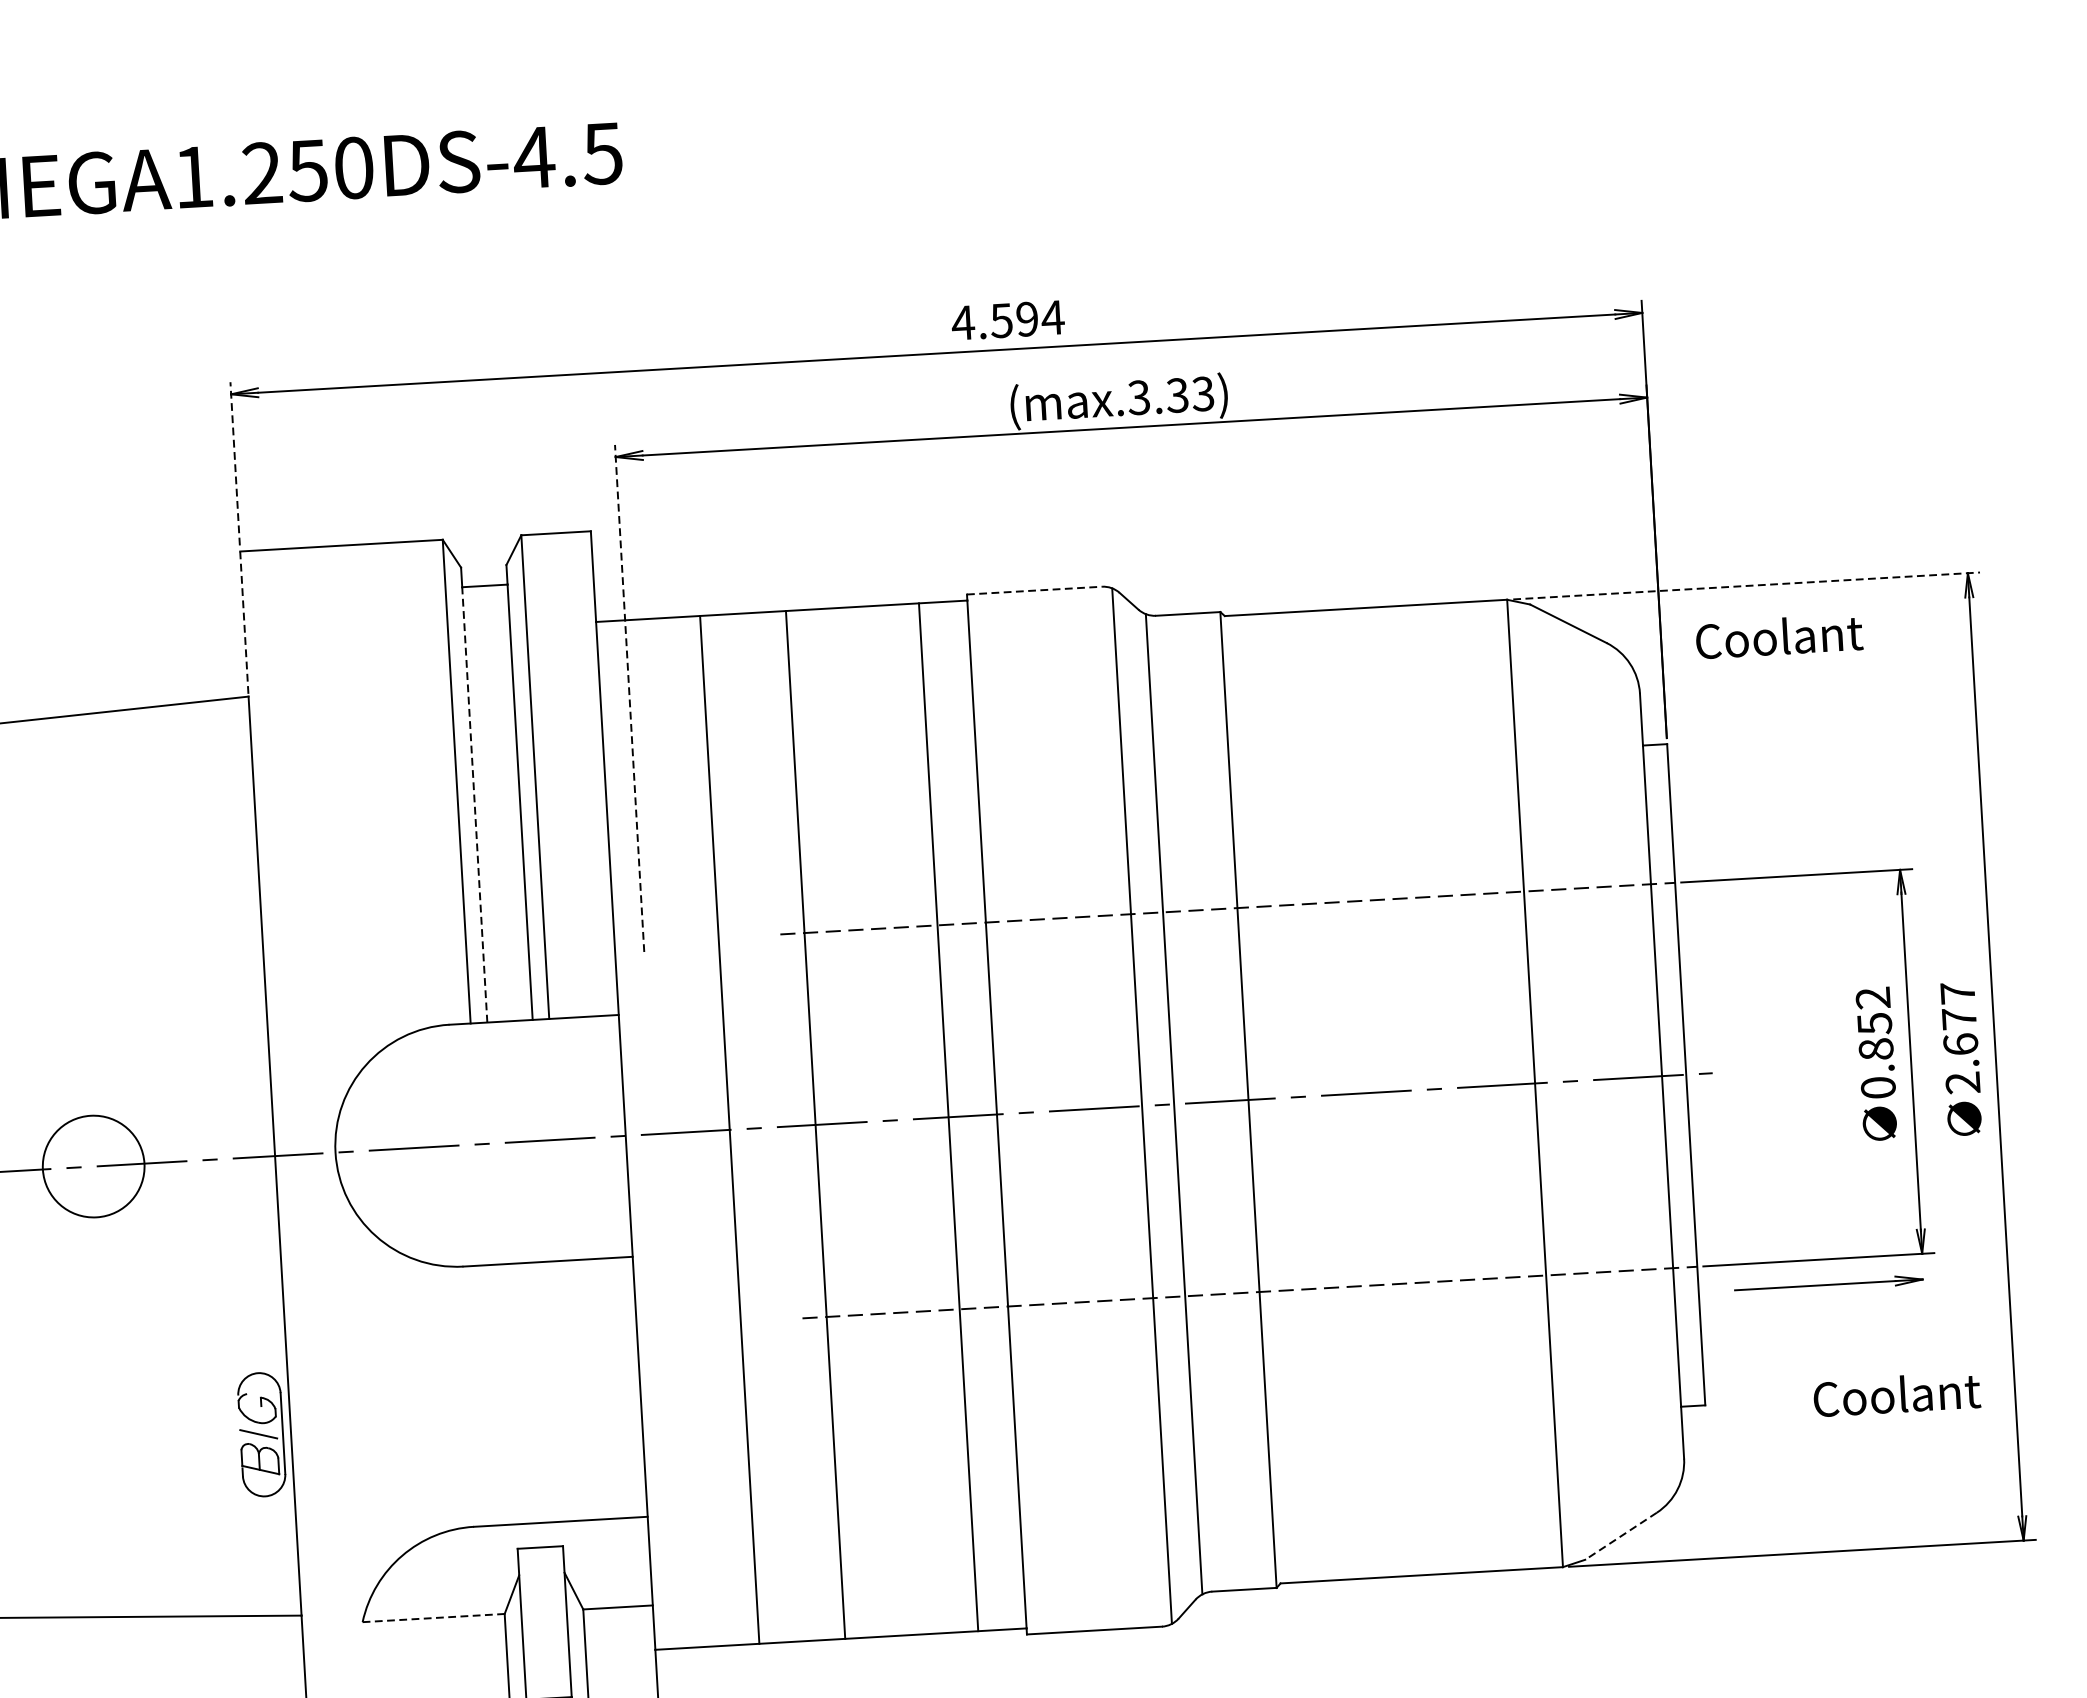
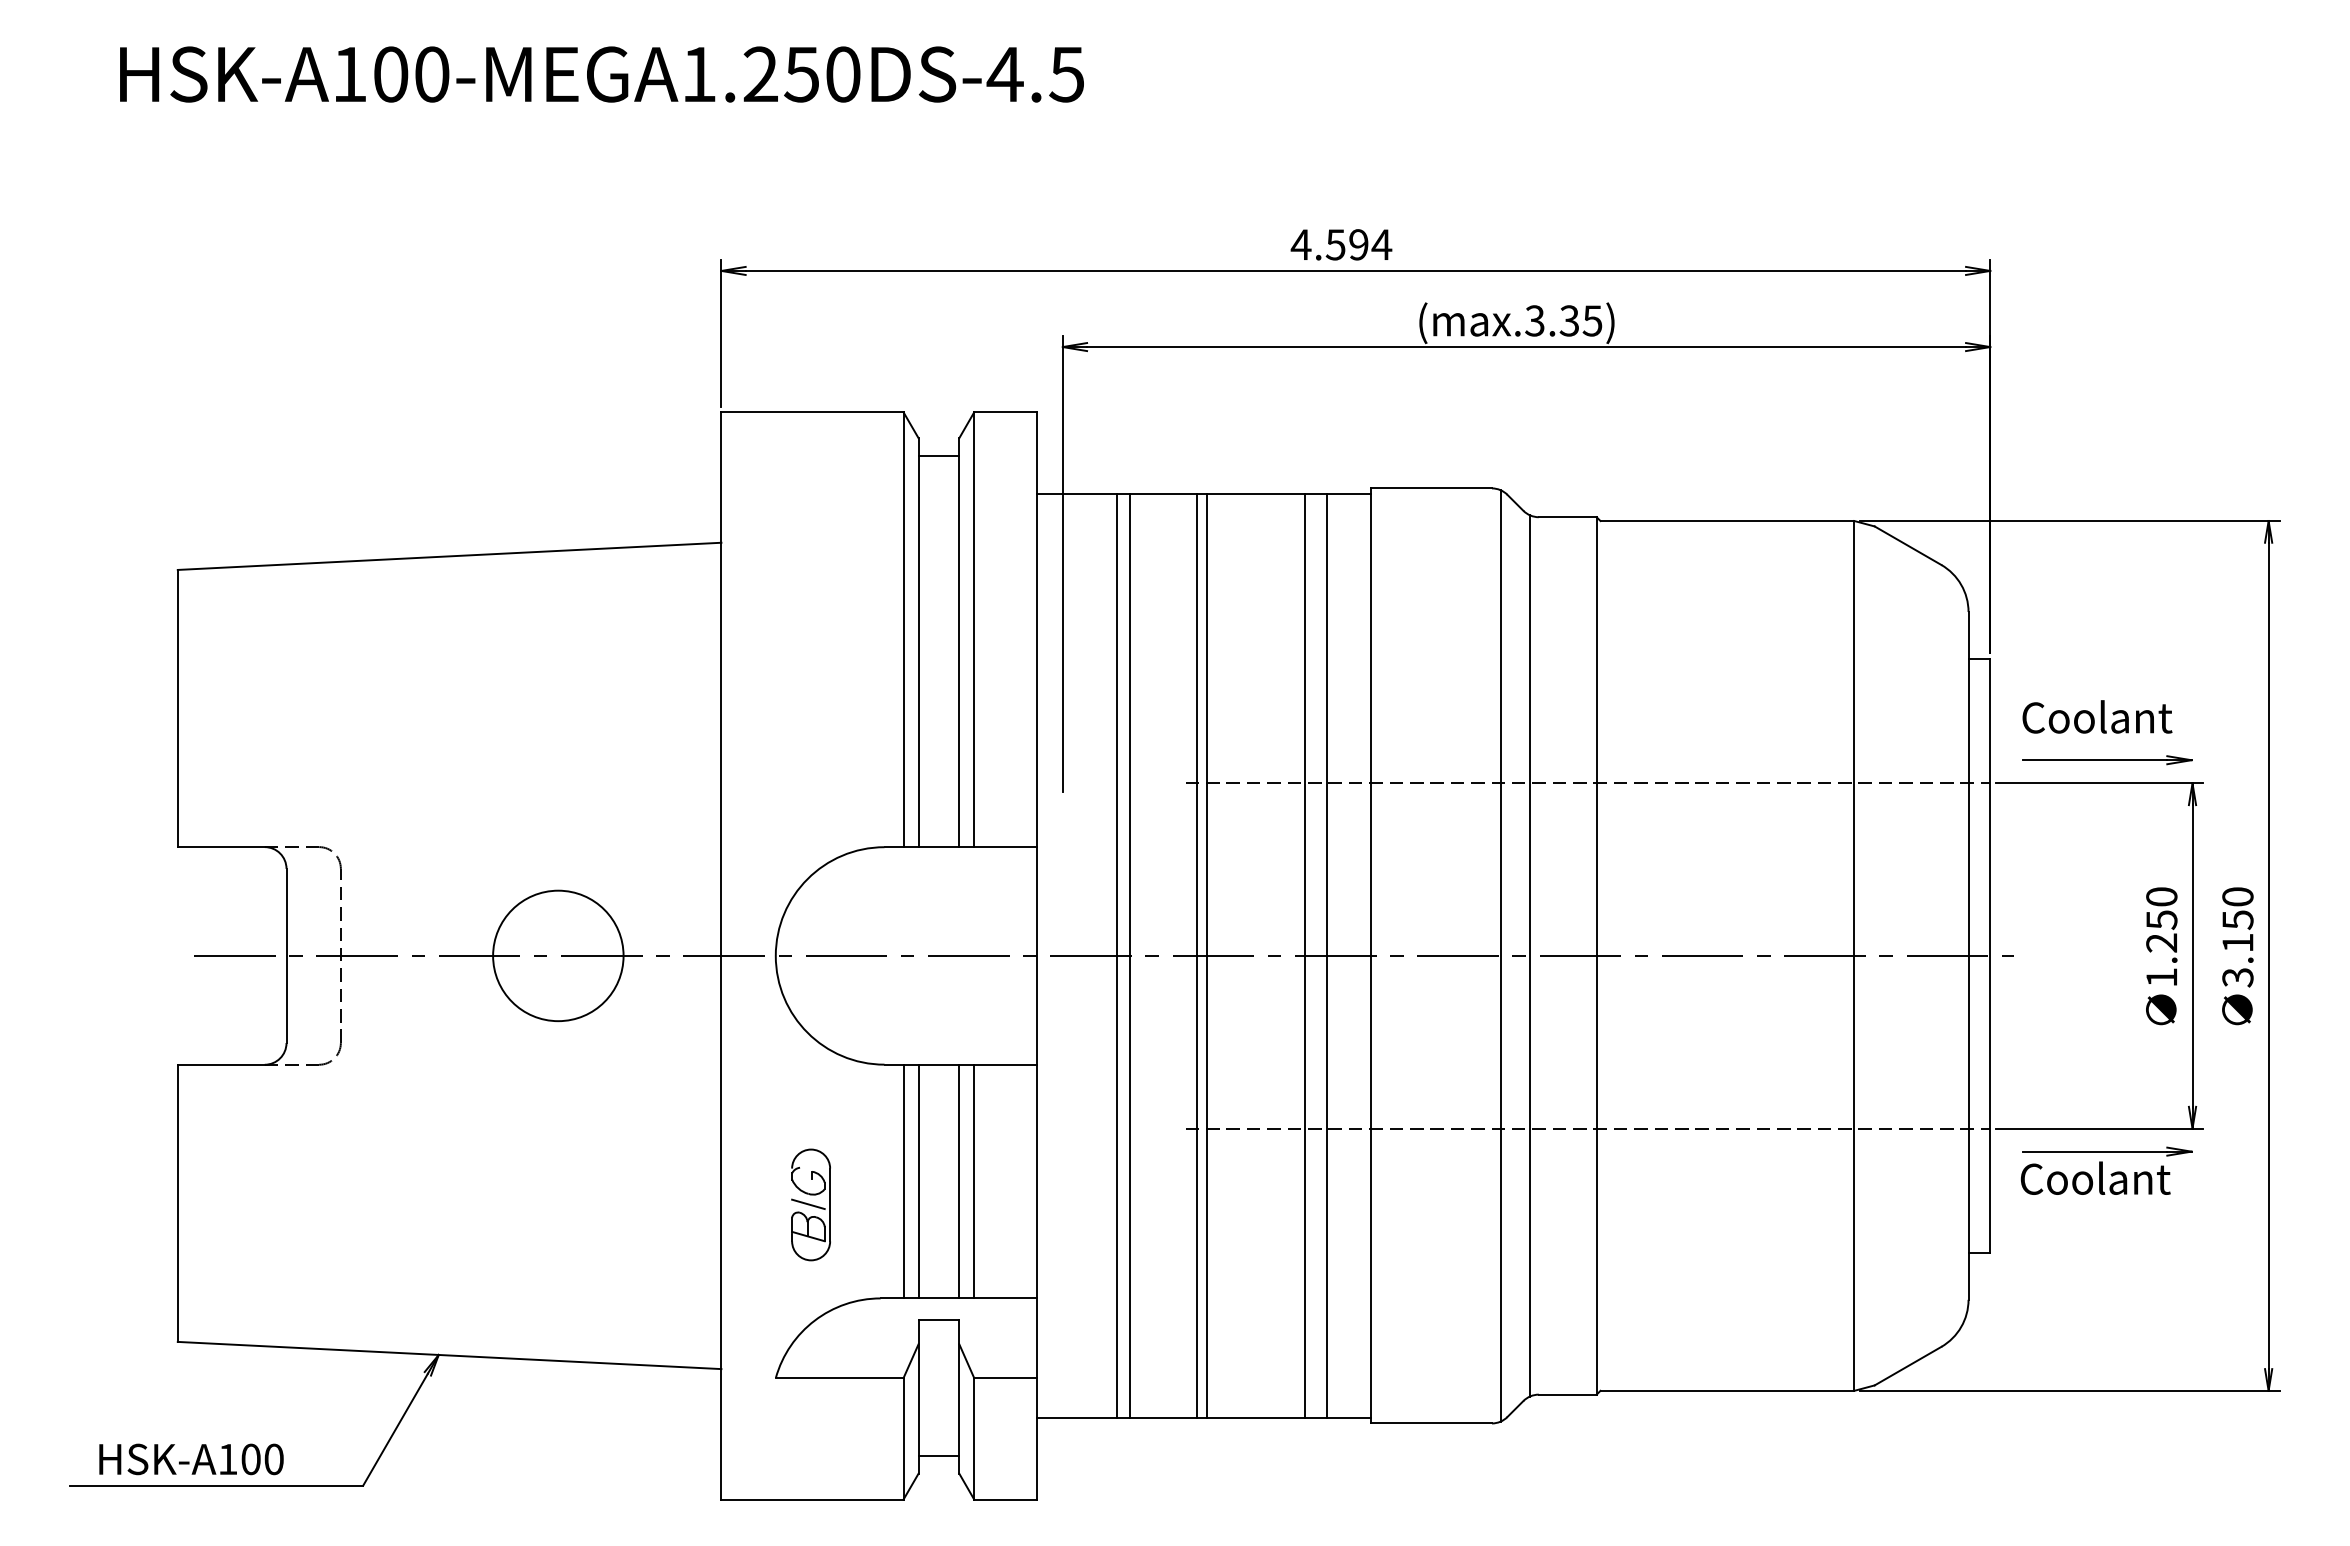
text: (1008, 320) -> (1341, 244), moved
text: (1203, 393) -> (1592, 320), (max.3.33) -> (max.3.35)
line: (235, 462) -> (721, 332), dashed -> solid
line: (1746, 586) -> (2069, 521), dashed -> solid
line: (1034, 590) -> (1431, 488), dashed -> solid
line: (244, 625) -> (721, 478), dashed -> solid
text: (1779, 635) -> (2097, 716), moved
line: (629, 698) -> (1062, 564), dashed -> solid
line: (474, 804) -> (918, 651), dashed -> solid
part: (1804, 849) -> (2107, 760), added
text: (1959, 1038) -> (2237, 937), 2.677 -> 3.150
text: (1875, 1042) -> (2161, 936), 0.852 -> 1.250
line: (924, 1118) -> (1305, 955), added
line: (803, 1125) -> (1196, 955), added
line: (715, 1130) -> (1117, 955), added
circle: (93, 1166) -> (558, 955), size x1.43
line: (570, 1390) -> (974, 1181), added
line: (554, 1391) -> (959, 1181), added
text: (1896, 1393) -> (2095, 1177), moved
line: (508, 1394) -> (918, 1181), added
line: (492, 1395) -> (903, 1181), added
part: (261, 1434) -> (810, 1204), moved
line: (1620, 1536) -> (1907, 1366), dashed -> solid
line: (433, 1618) -> (839, 1378), dashed -> solid

